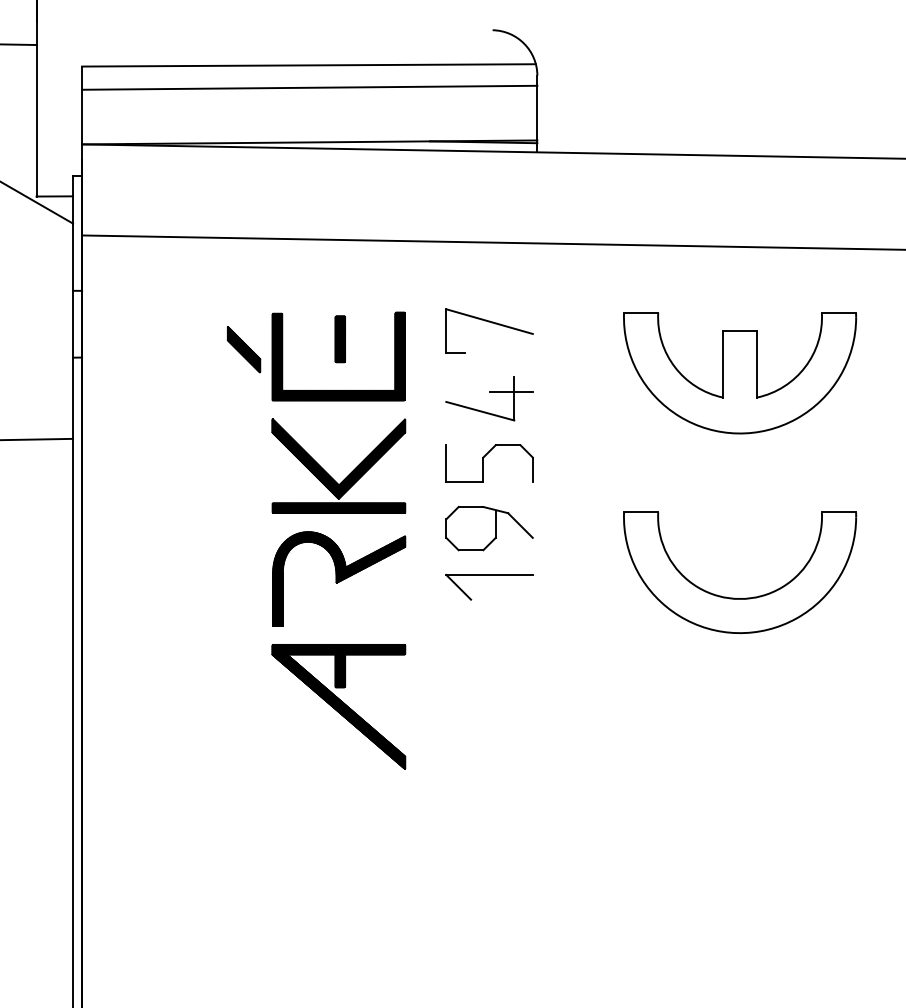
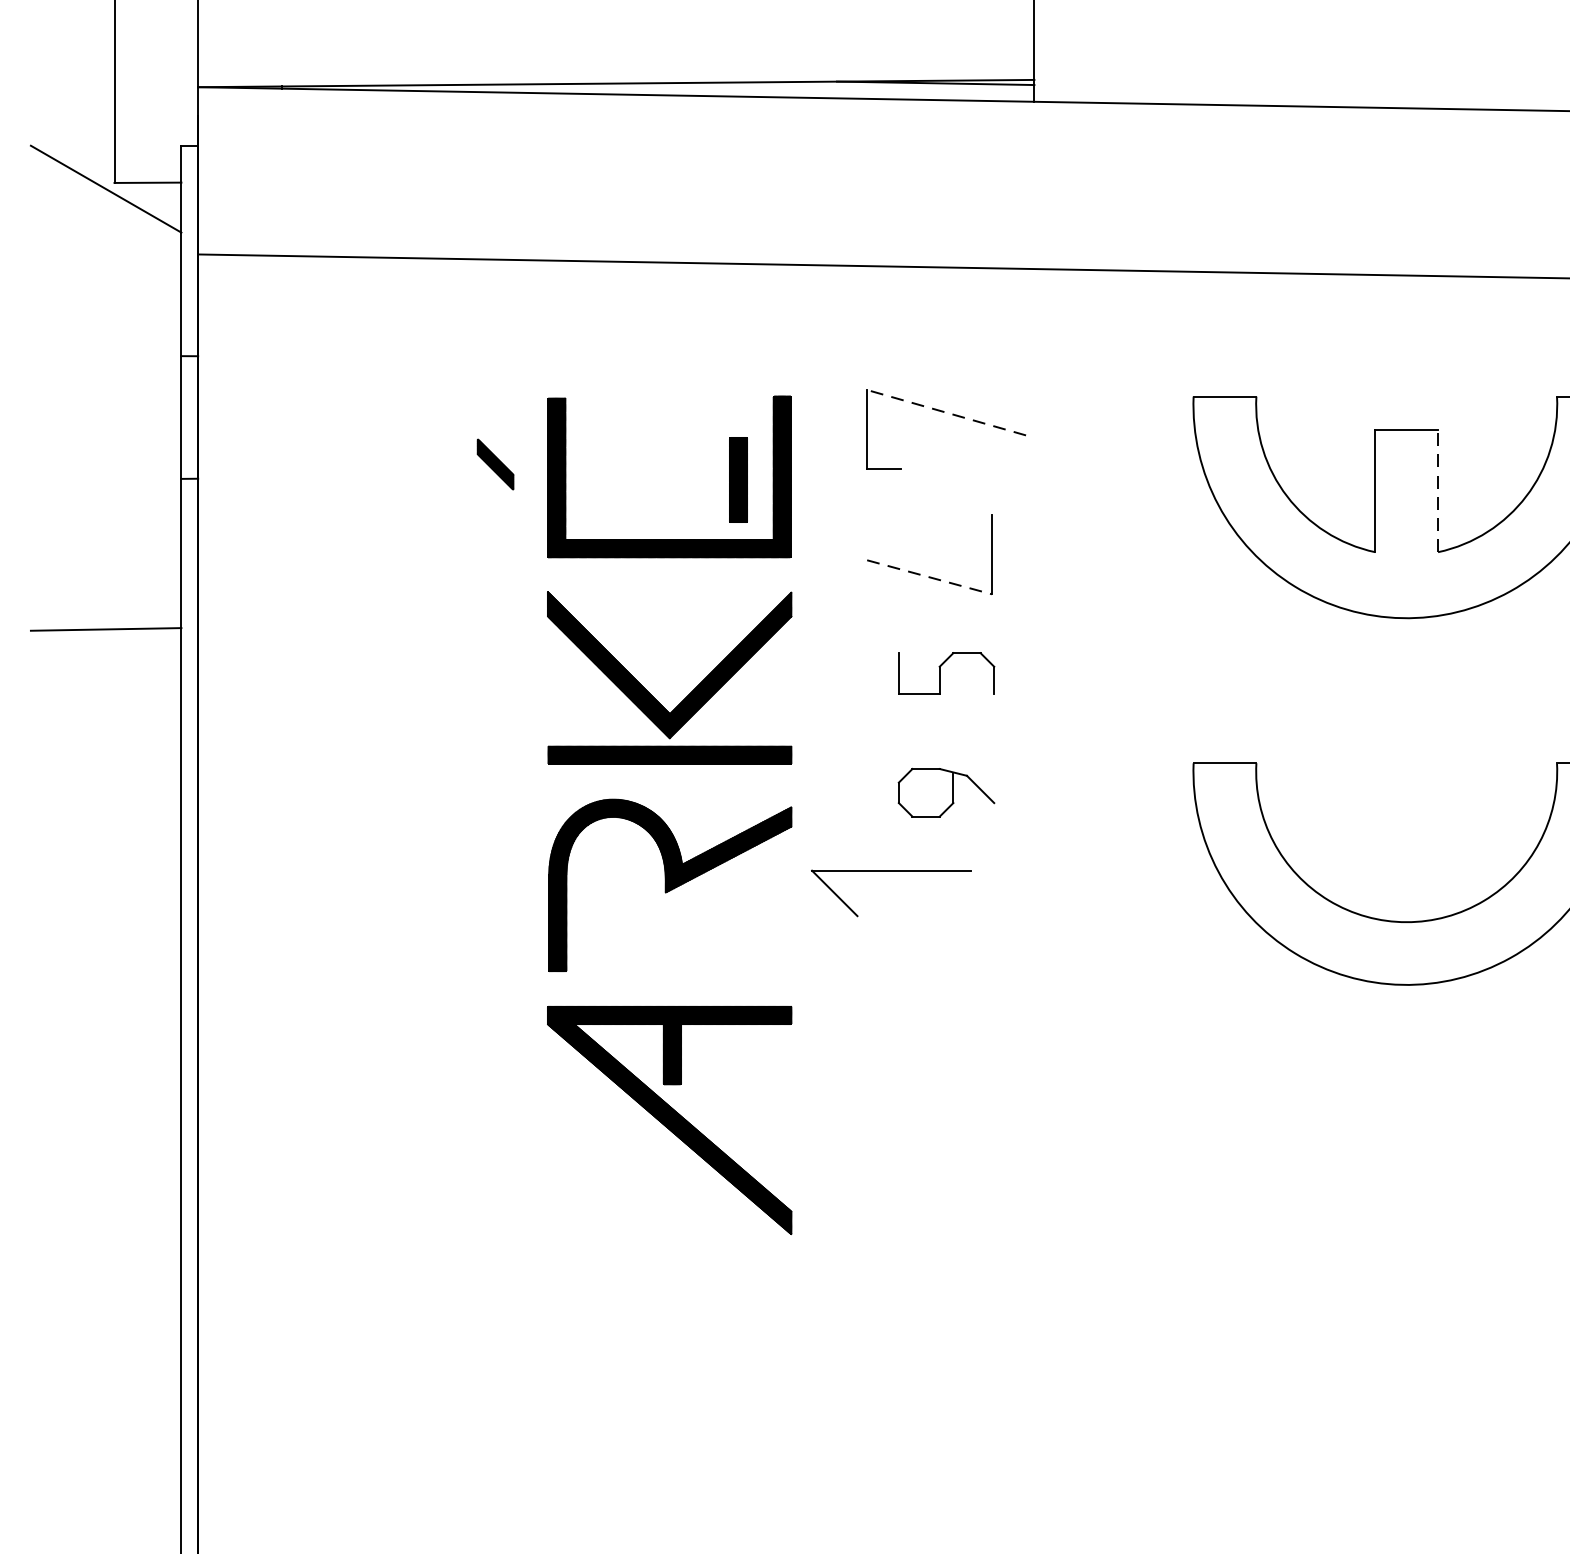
line: (489, 321) -> (946, 412), solid -> dashed
part: (339, 339) -> (737, 480), moved
part: (243, 349) -> (494, 463), size x0.6
line: (757, 363) -> (1438, 489), solid -> dashed
line: (510, 391) -> (985, 541), removed
line: (480, 411) -> (929, 577), solid -> dashed
part: (489, 463) -> (946, 673), size x0.6
part: (489, 528) -> (946, 792), size x0.6
part: (489, 575) -> (891, 871), moved

